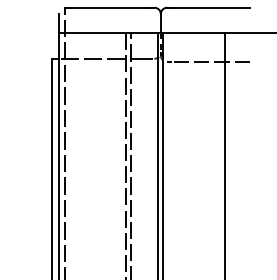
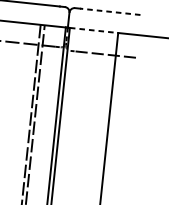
line: (211, 7) -> (109, 11), solid -> dashed
line: (194, 33) -> (94, 30), solid -> dashed

